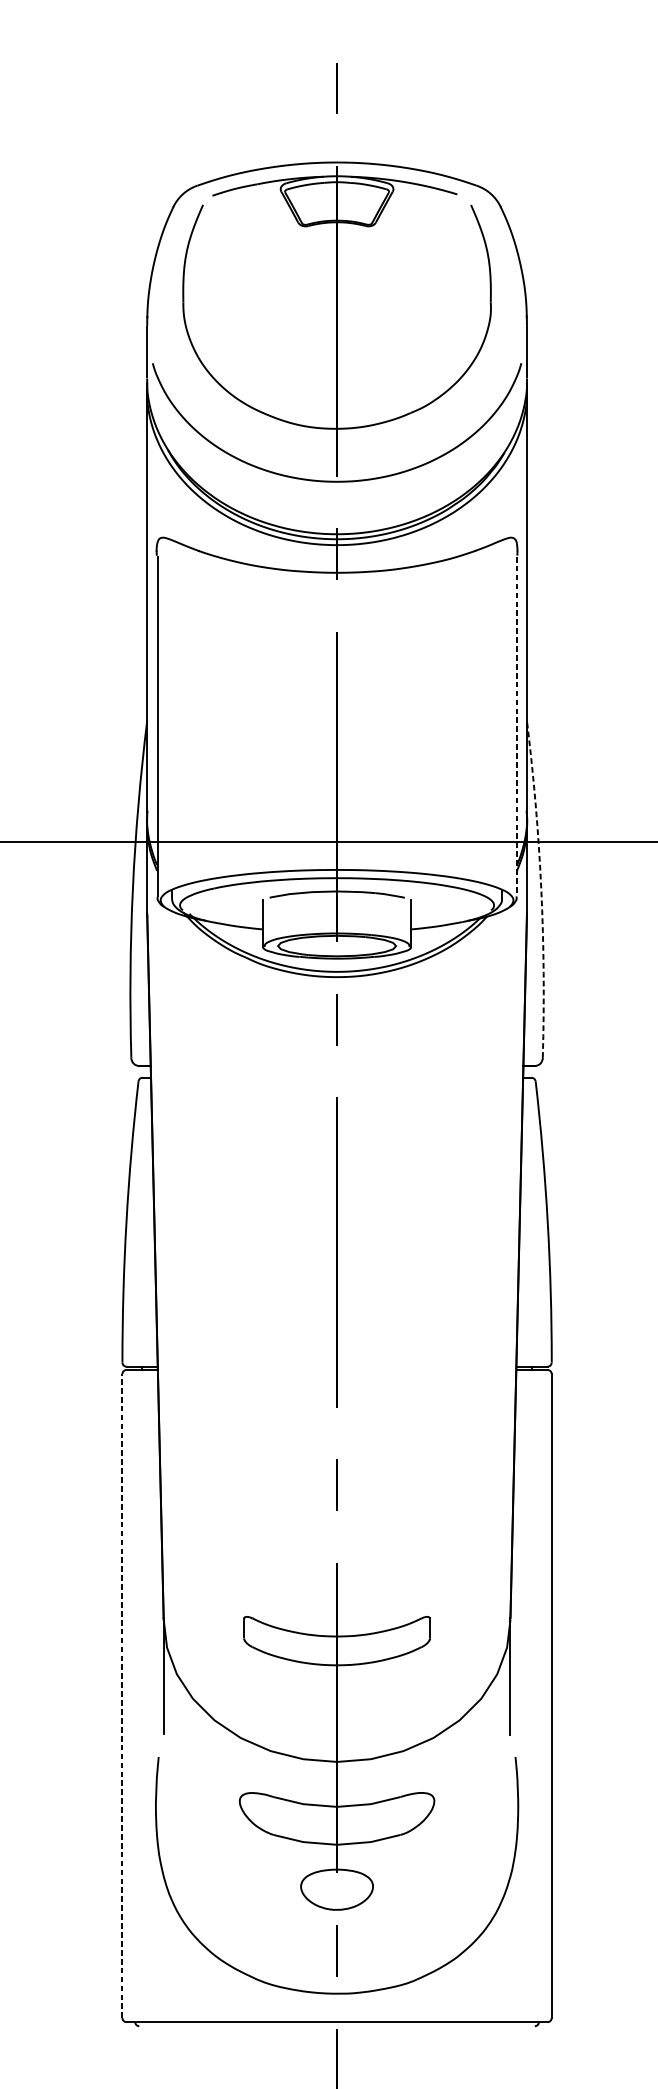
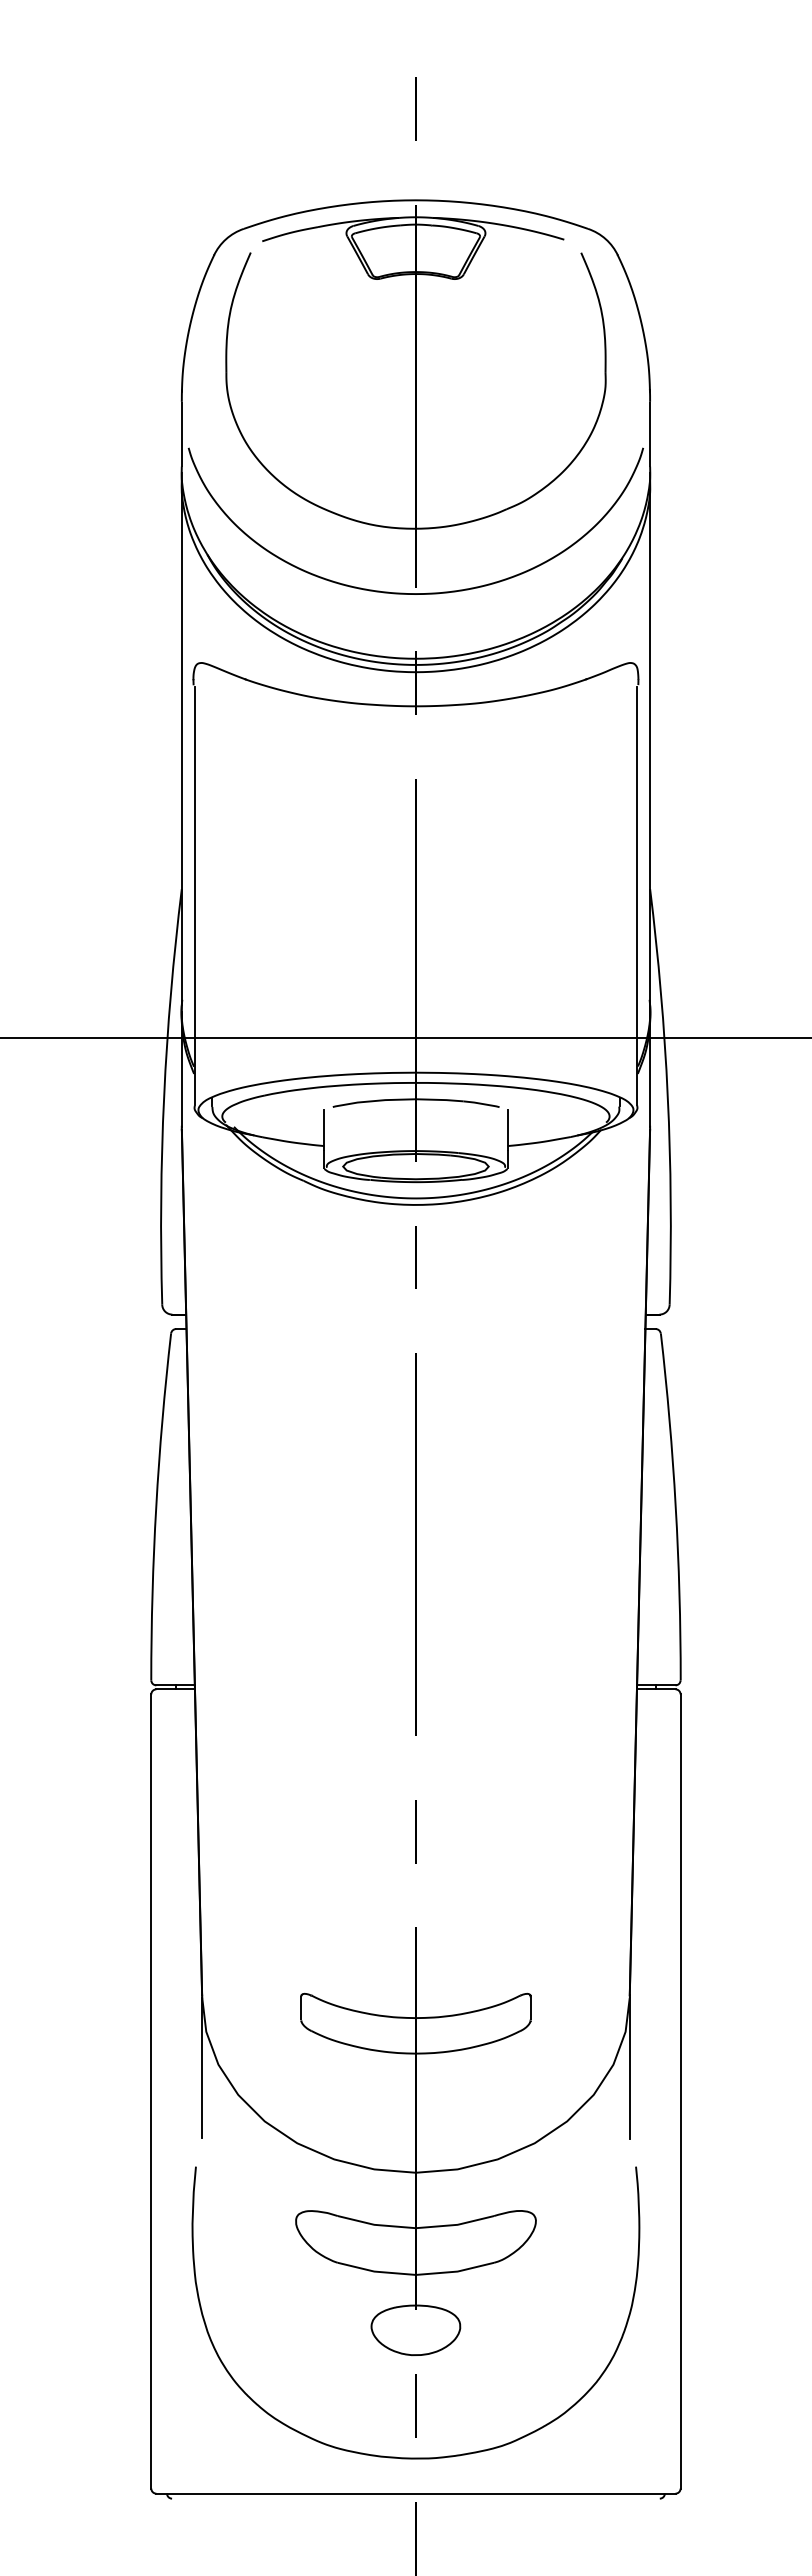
line: (516, 727) -> (637, 896), dashed -> solid
arc: (541, 889) -> (667, 1096), dashed -> solid
line: (122, 1696) -> (151, 2091), dashed -> solid

